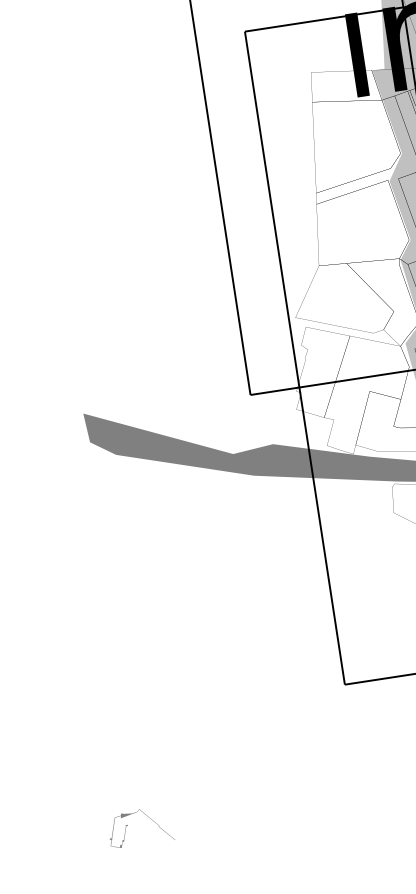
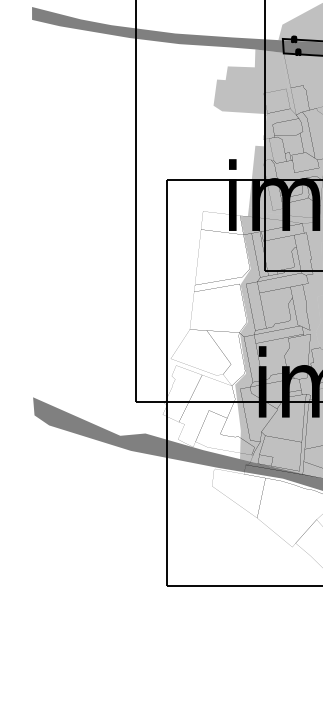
fill: (140, 826) -> (29, 653), removed

